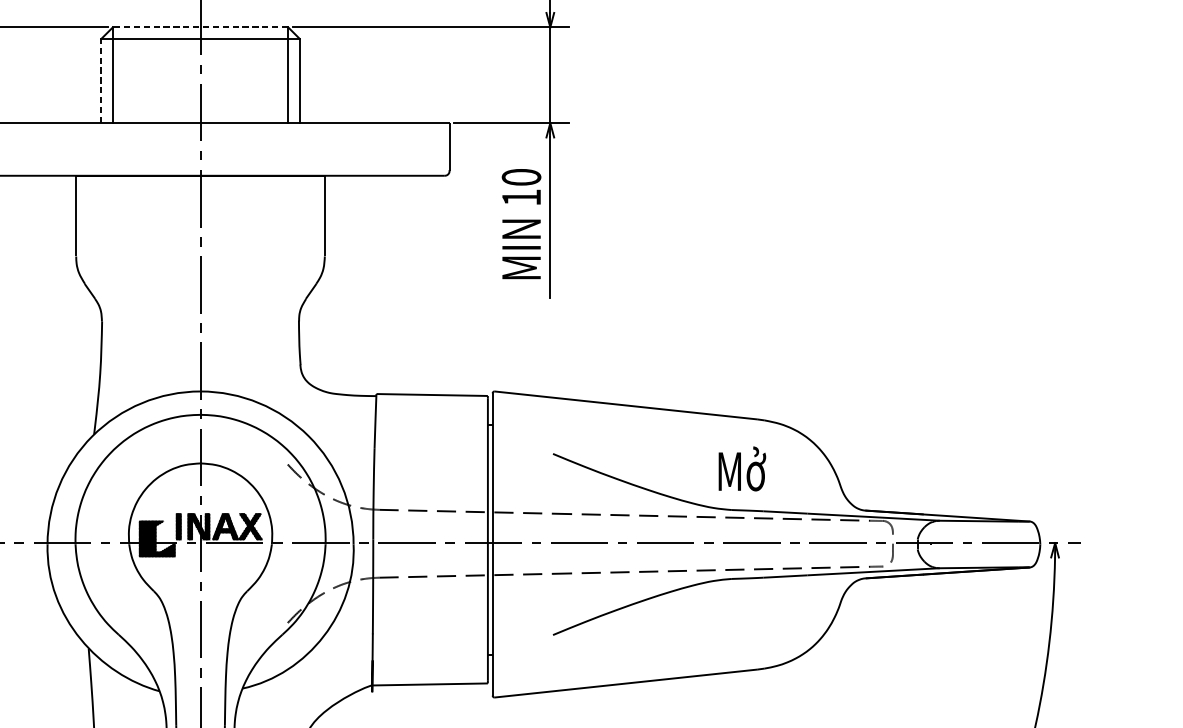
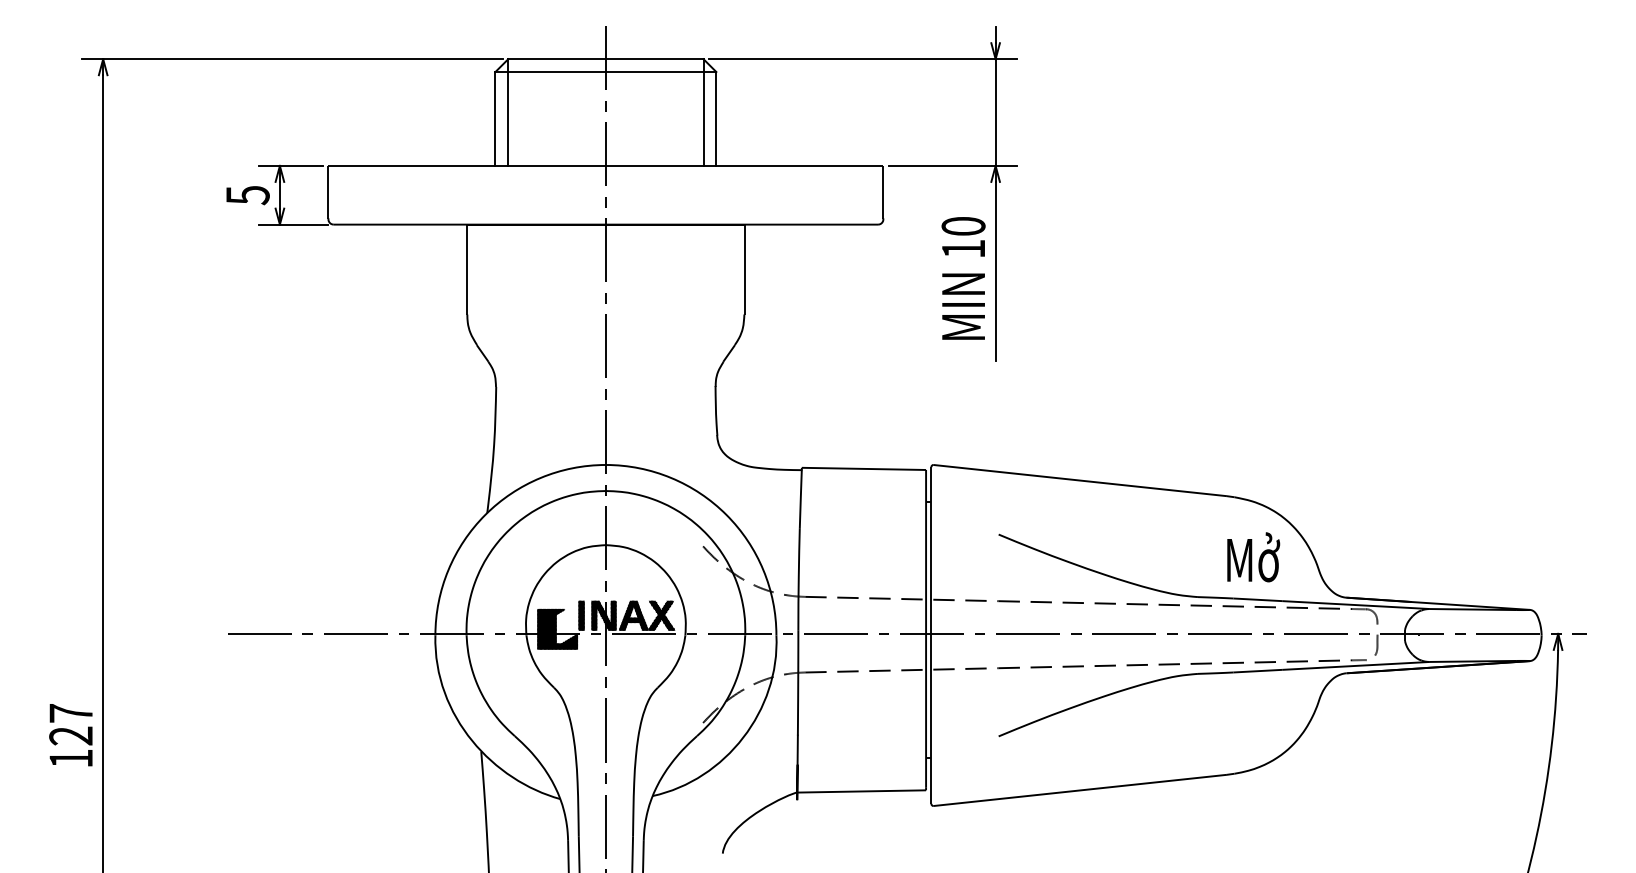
line: (200, 27) -> (605, 59), dashed -> solid
line: (101, 80) -> (495, 118), dashed -> solid
text: (742, 469) -> (1253, 557), moved

